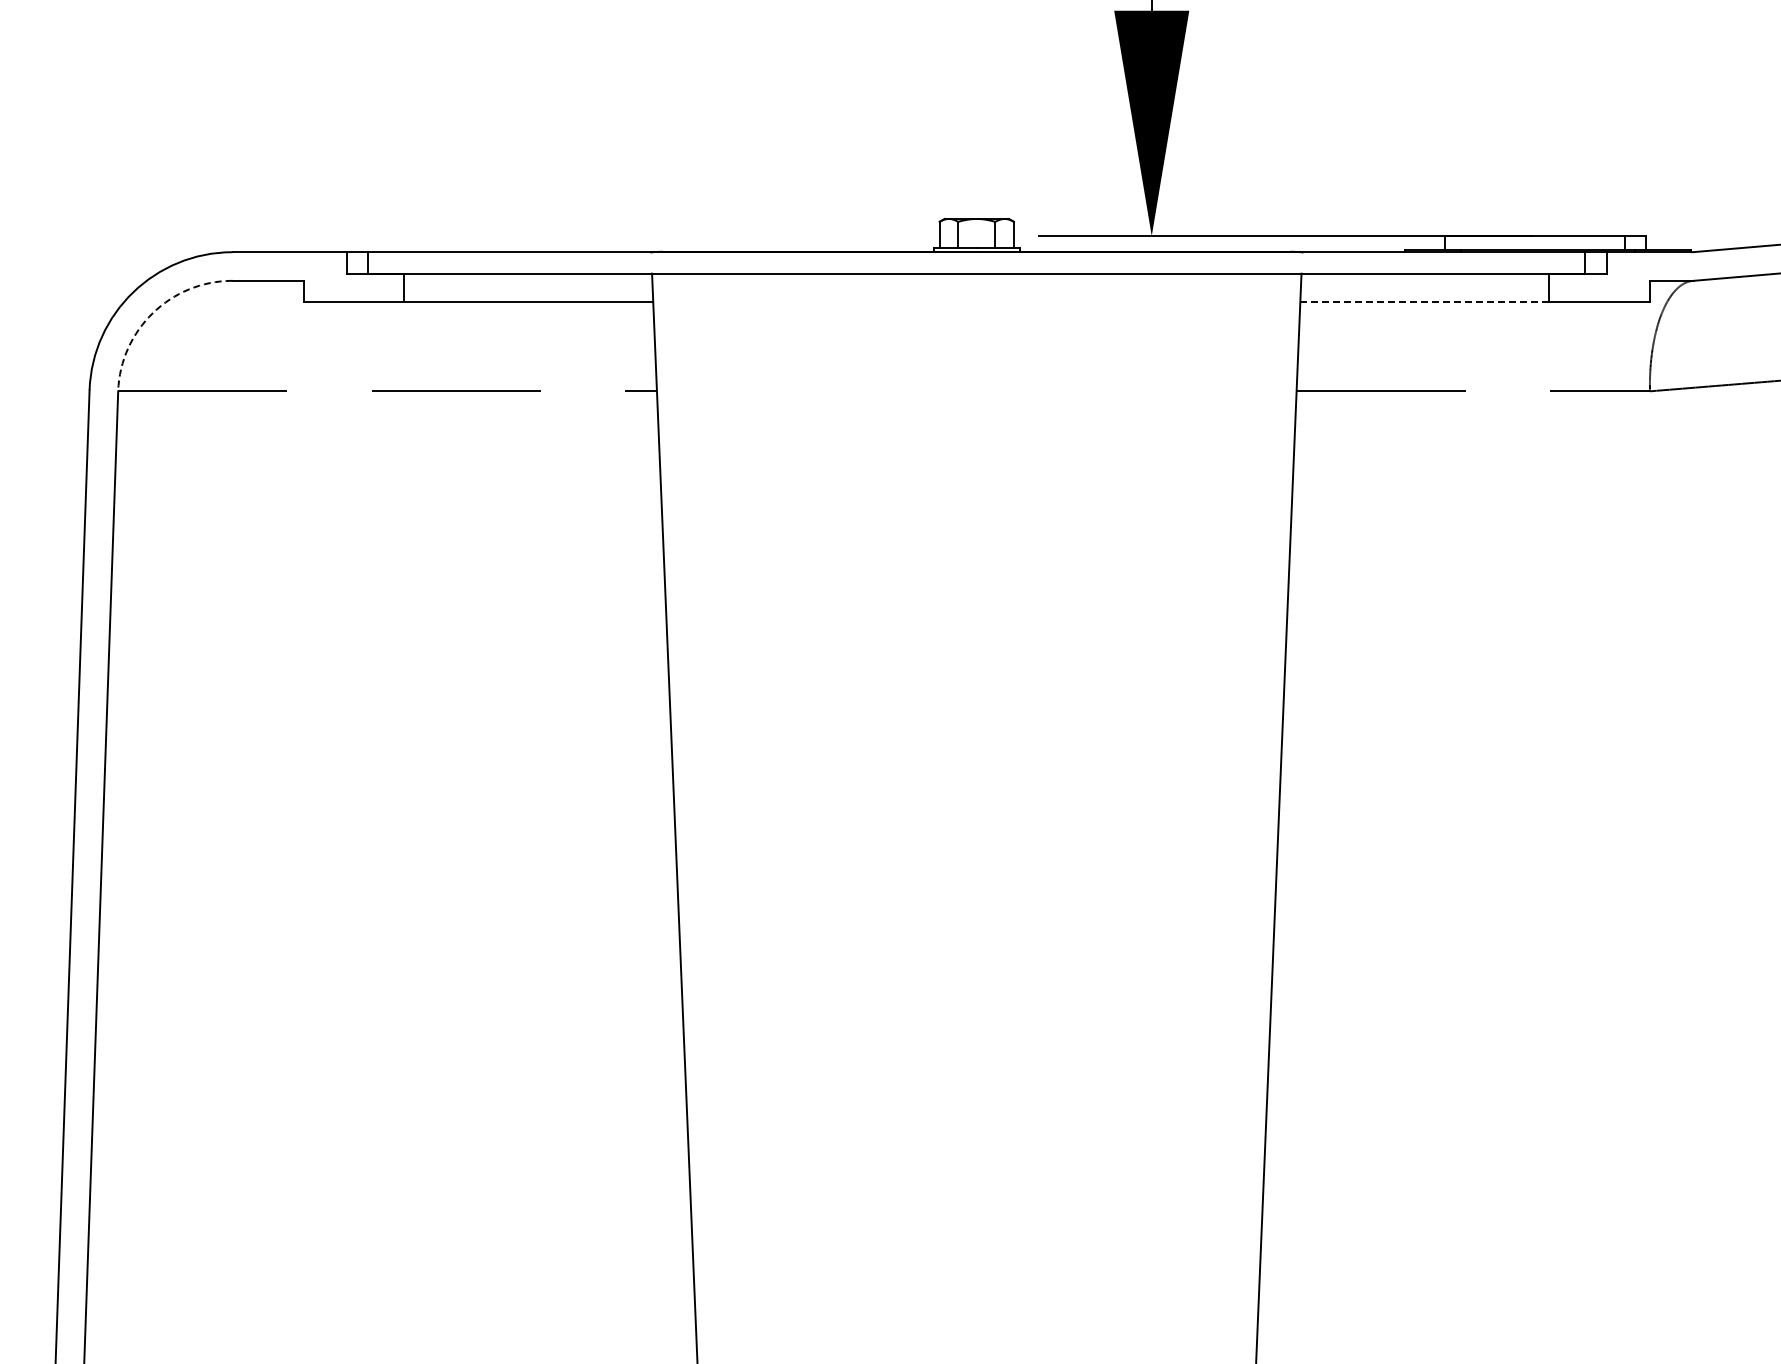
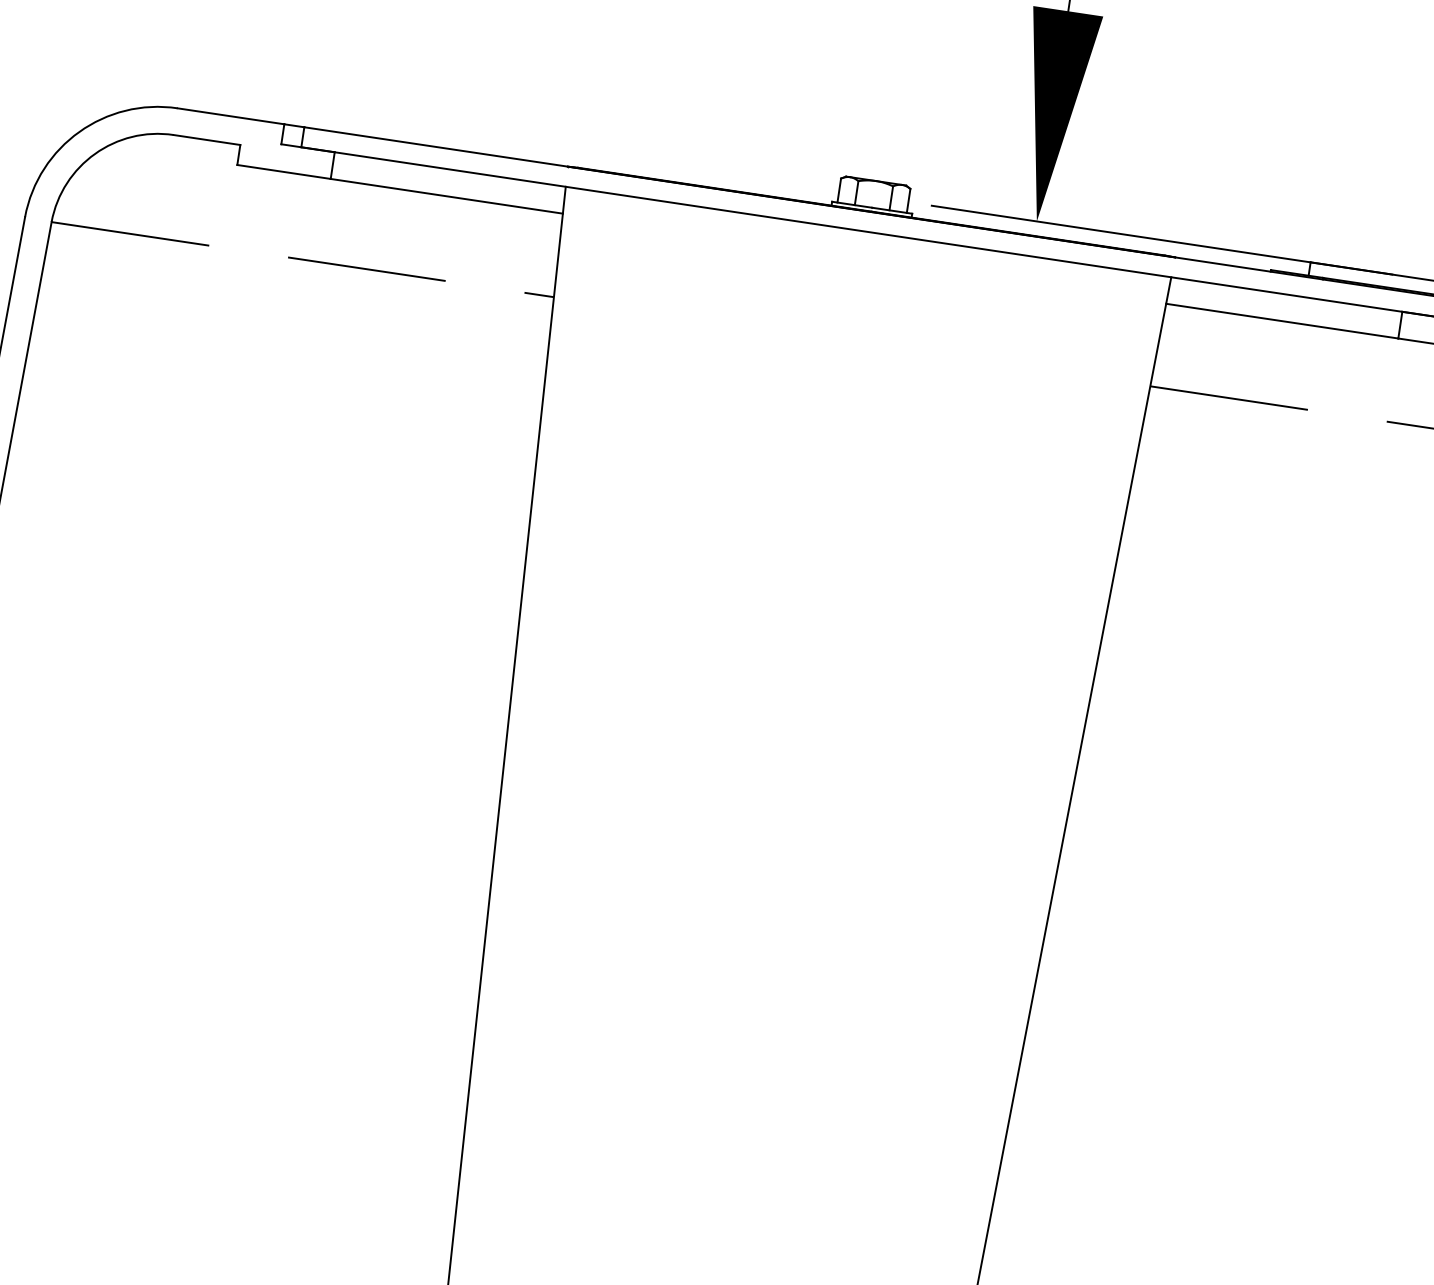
line: (1425, 302) -> (1282, 321), dashed -> solid
arc: (153, 312) -> (95, 153), dashed -> solid

